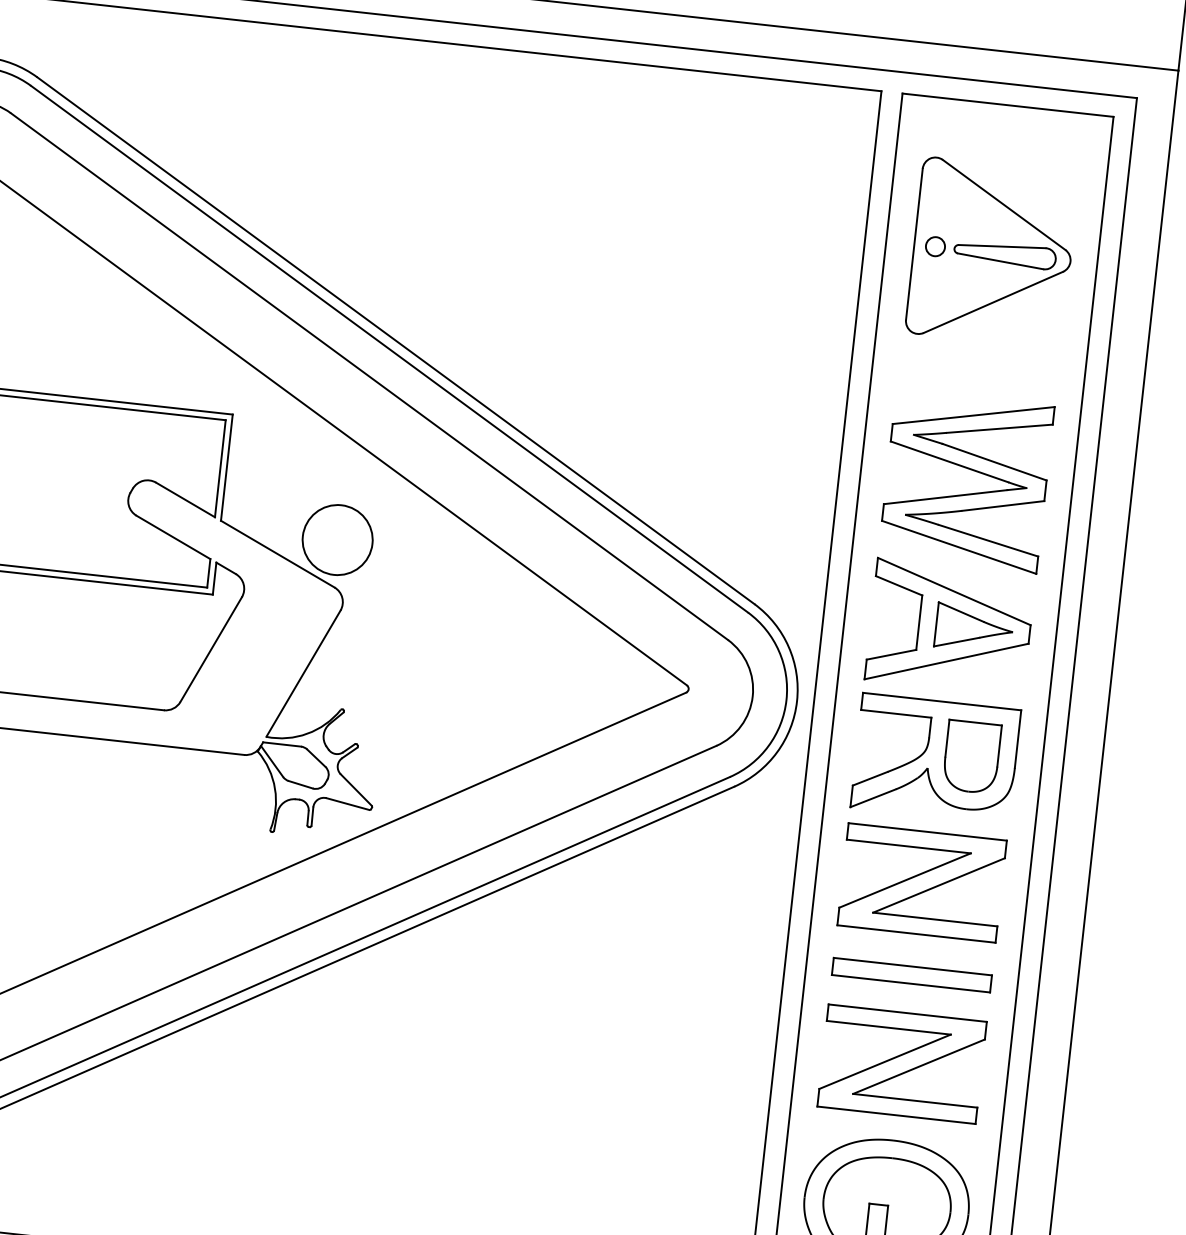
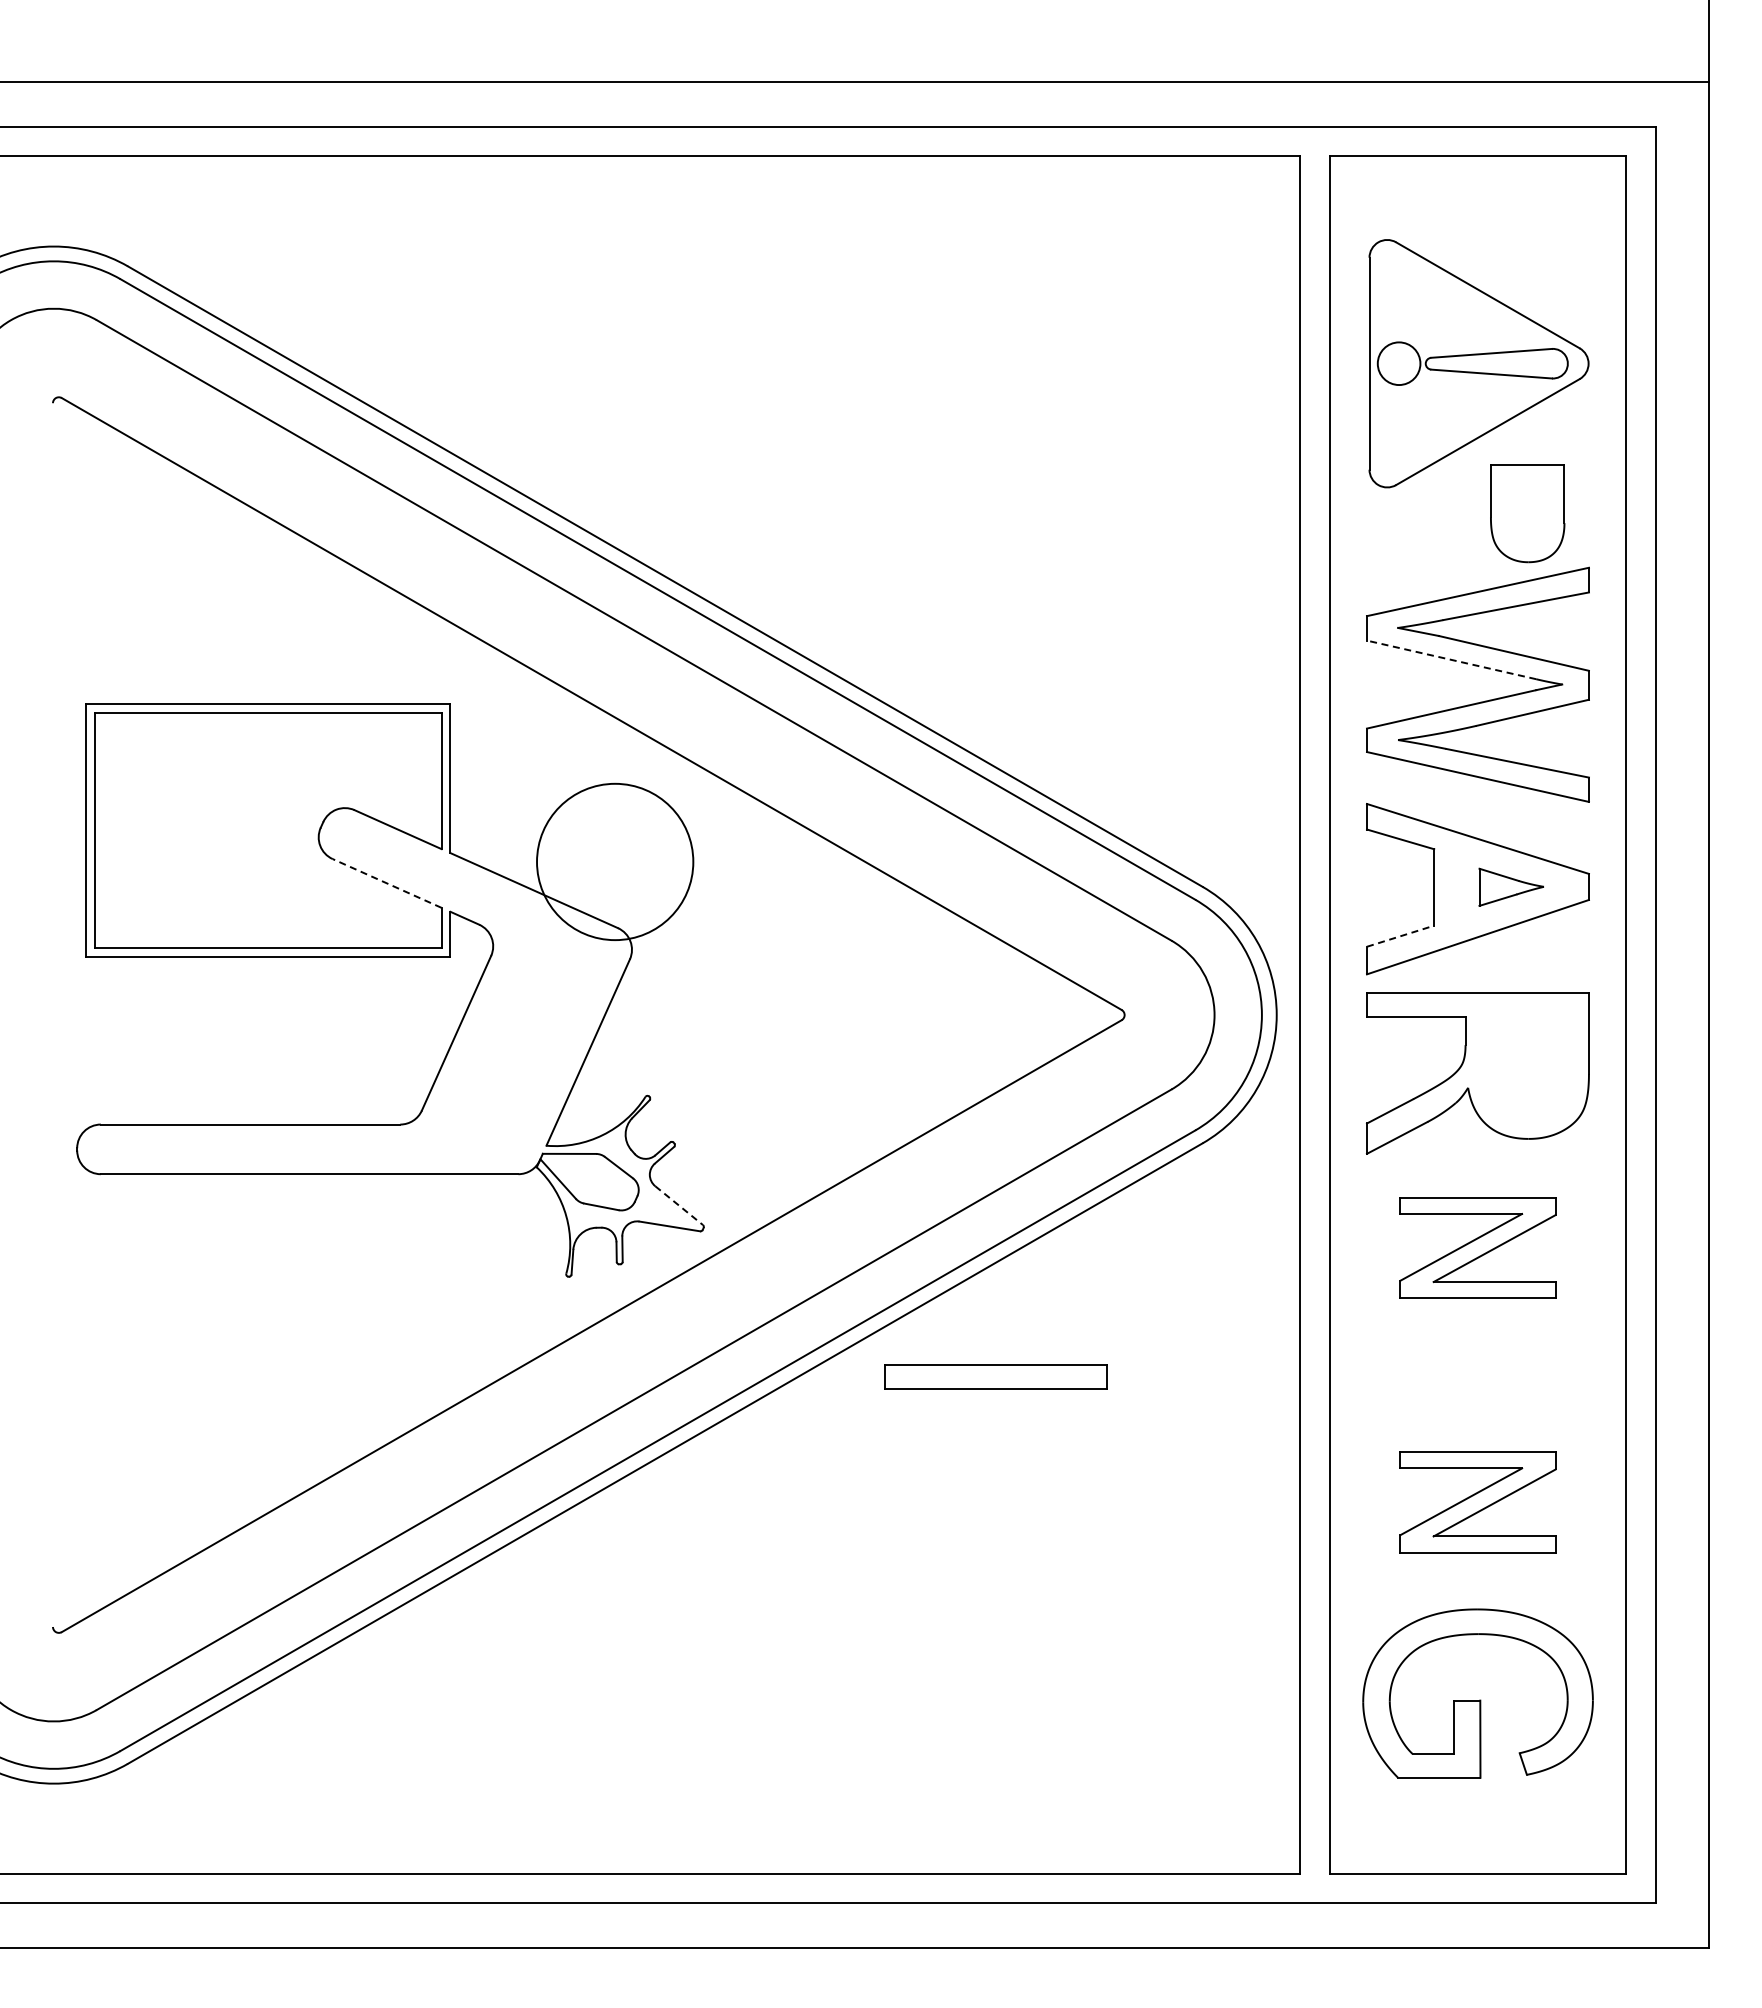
circle: (935, 246) -> (1398, 363), size x1.6
line: (949, 461) -> (1451, 659), solid -> dashed
line: (173, 537) -> (387, 883), solid -> dashed
circle: (337, 539) -> (615, 861), size x1.6
part: (974, 628) -> (1511, 887), size x0.6
line: (892, 655) -> (1401, 936), solid -> dashed
part: (971, 756) -> (1527, 513), moved
line: (356, 789) -> (679, 1205), solid -> dashed
part: (921, 882) -> (1477, 1247), size x0.7
part: (911, 974) -> (995, 1376), moved
part: (901, 1064) -> (1477, 1502), size x0.7

